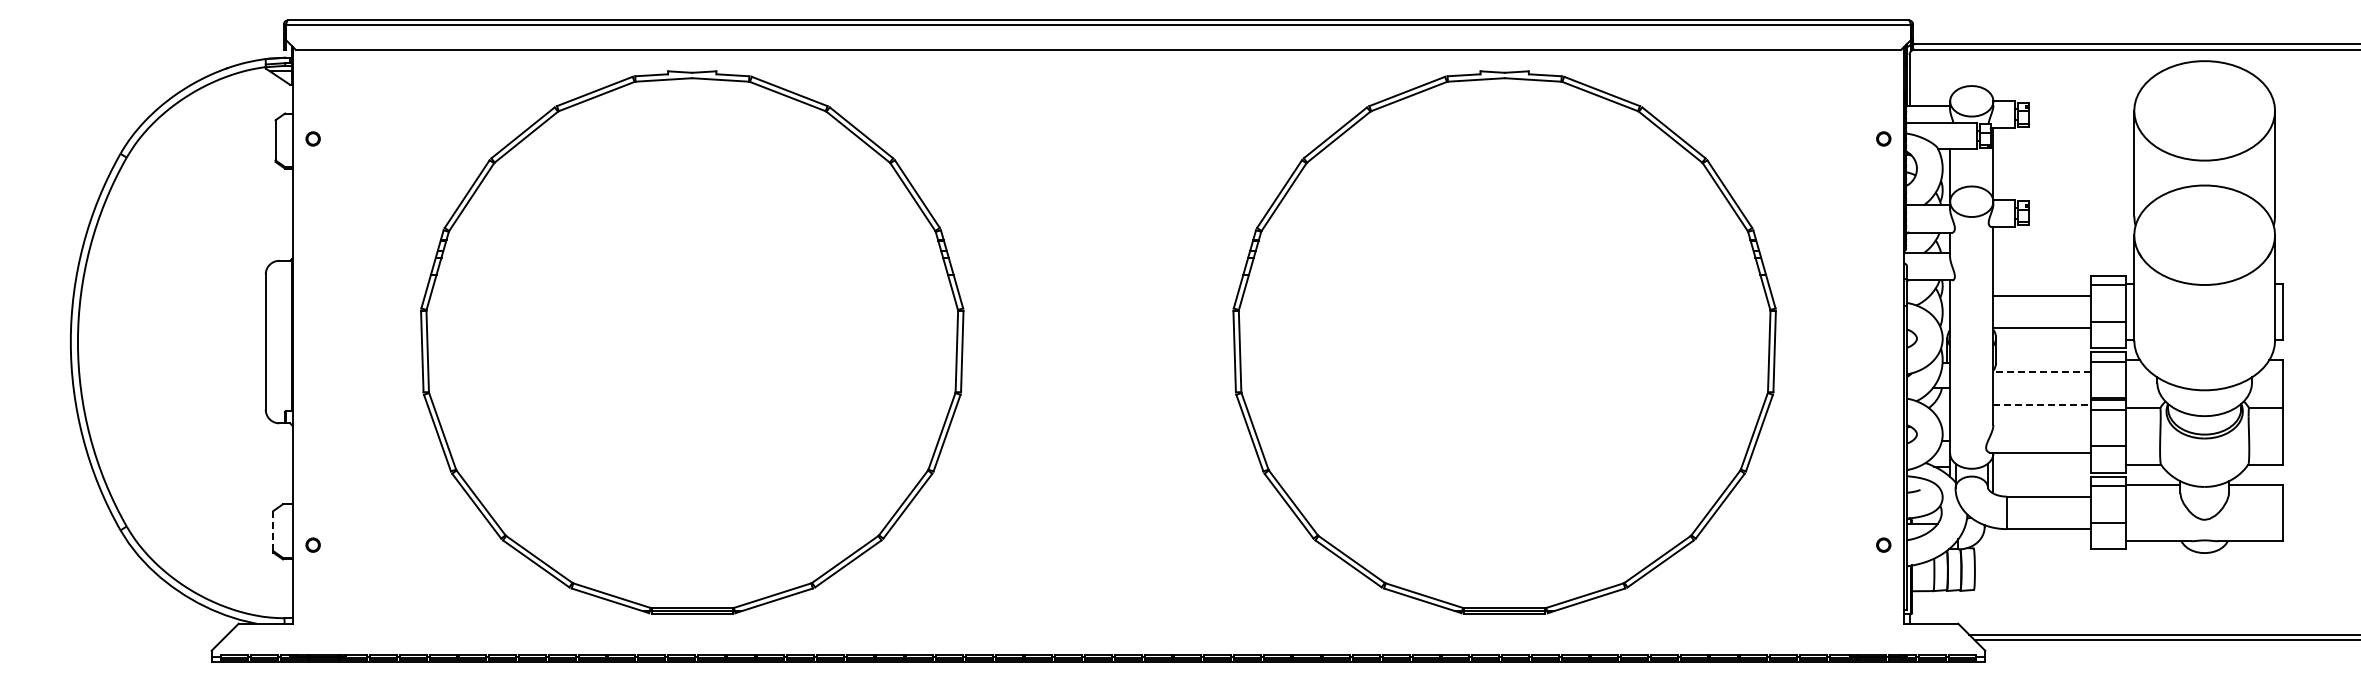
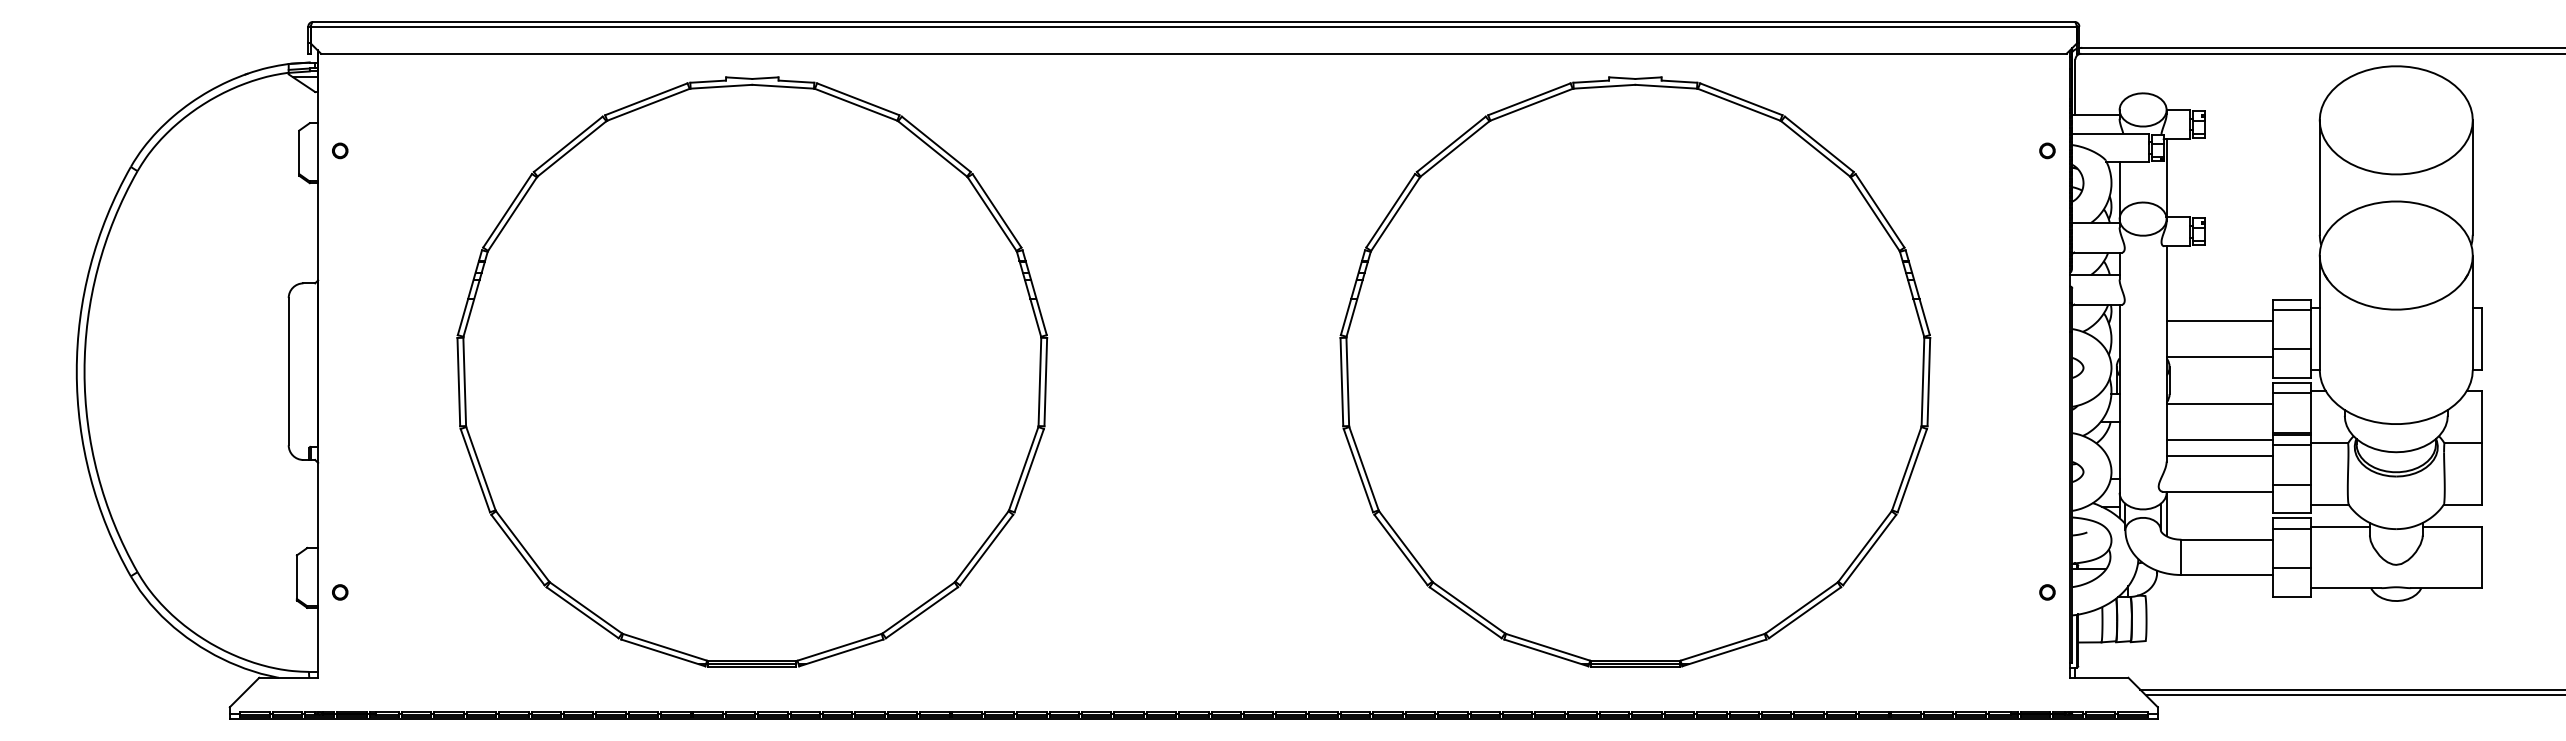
line: (2042, 372) -> (2219, 404), dashed -> solid
line: (2042, 404) -> (2219, 439), dashed -> solid
line: (2041, 420) -> (2218, 456), added
line: (273, 530) -> (297, 576), dashed -> solid

